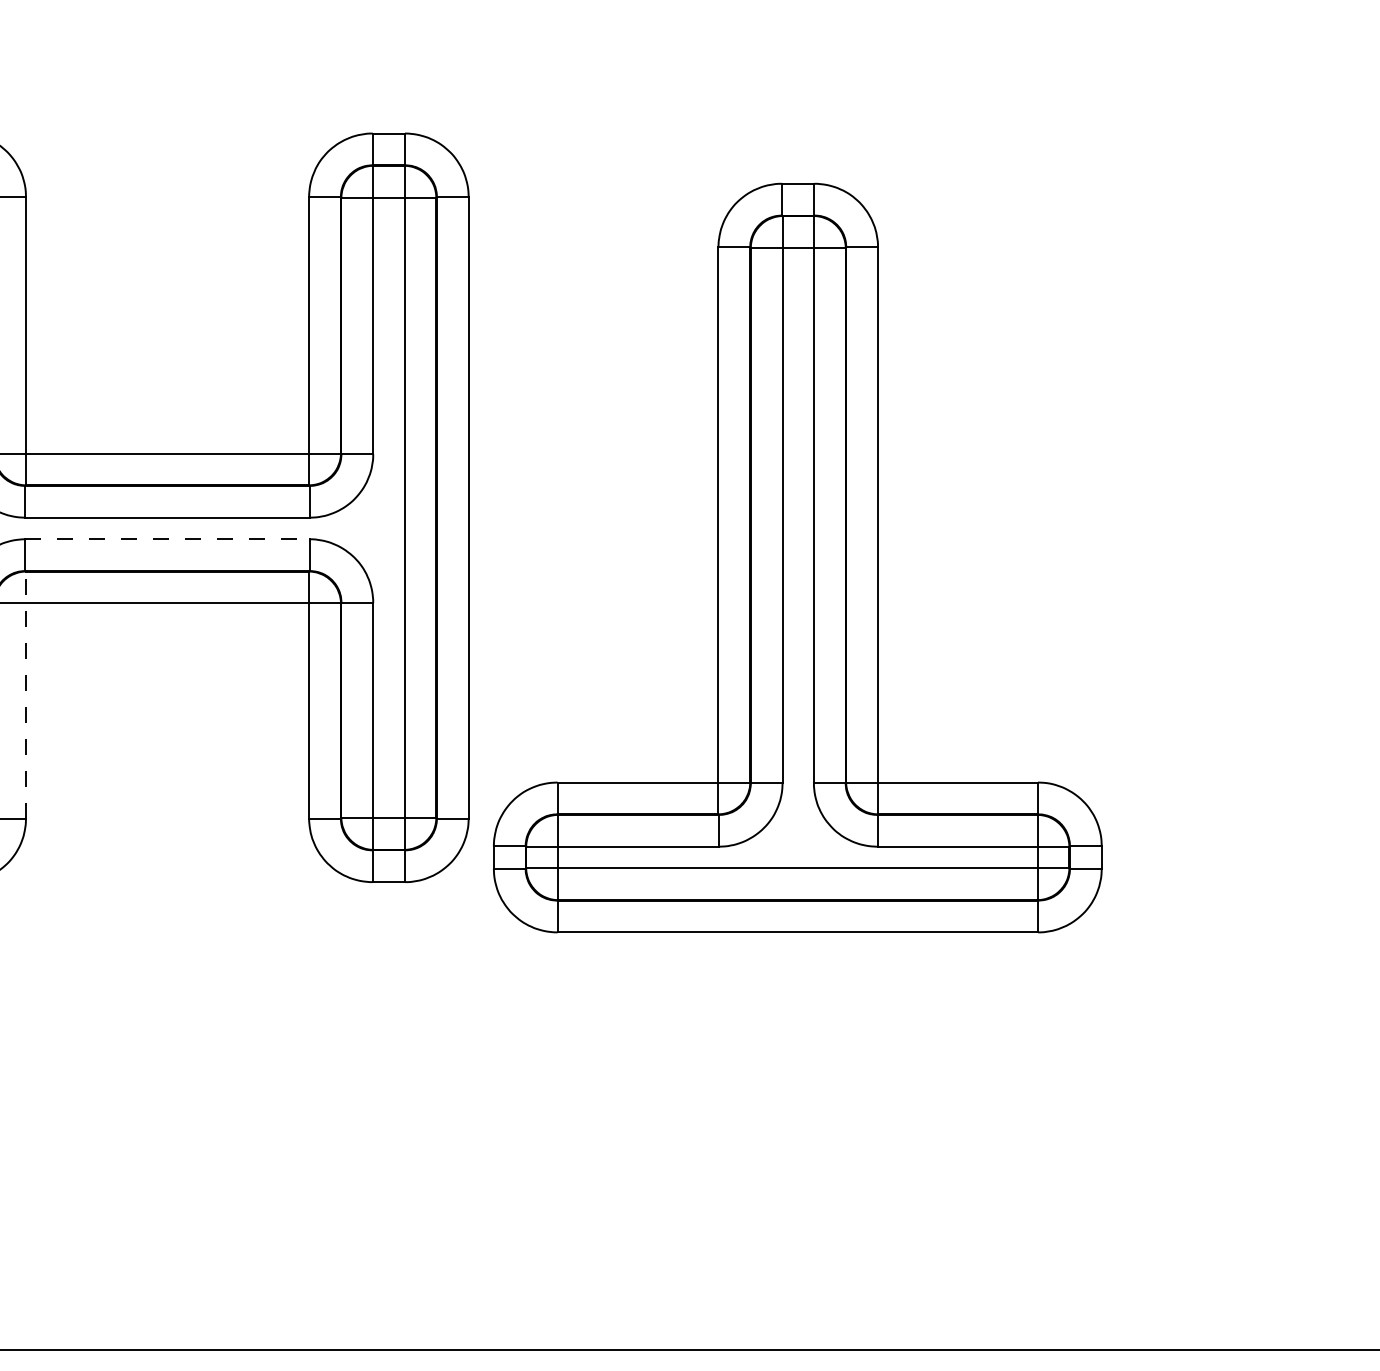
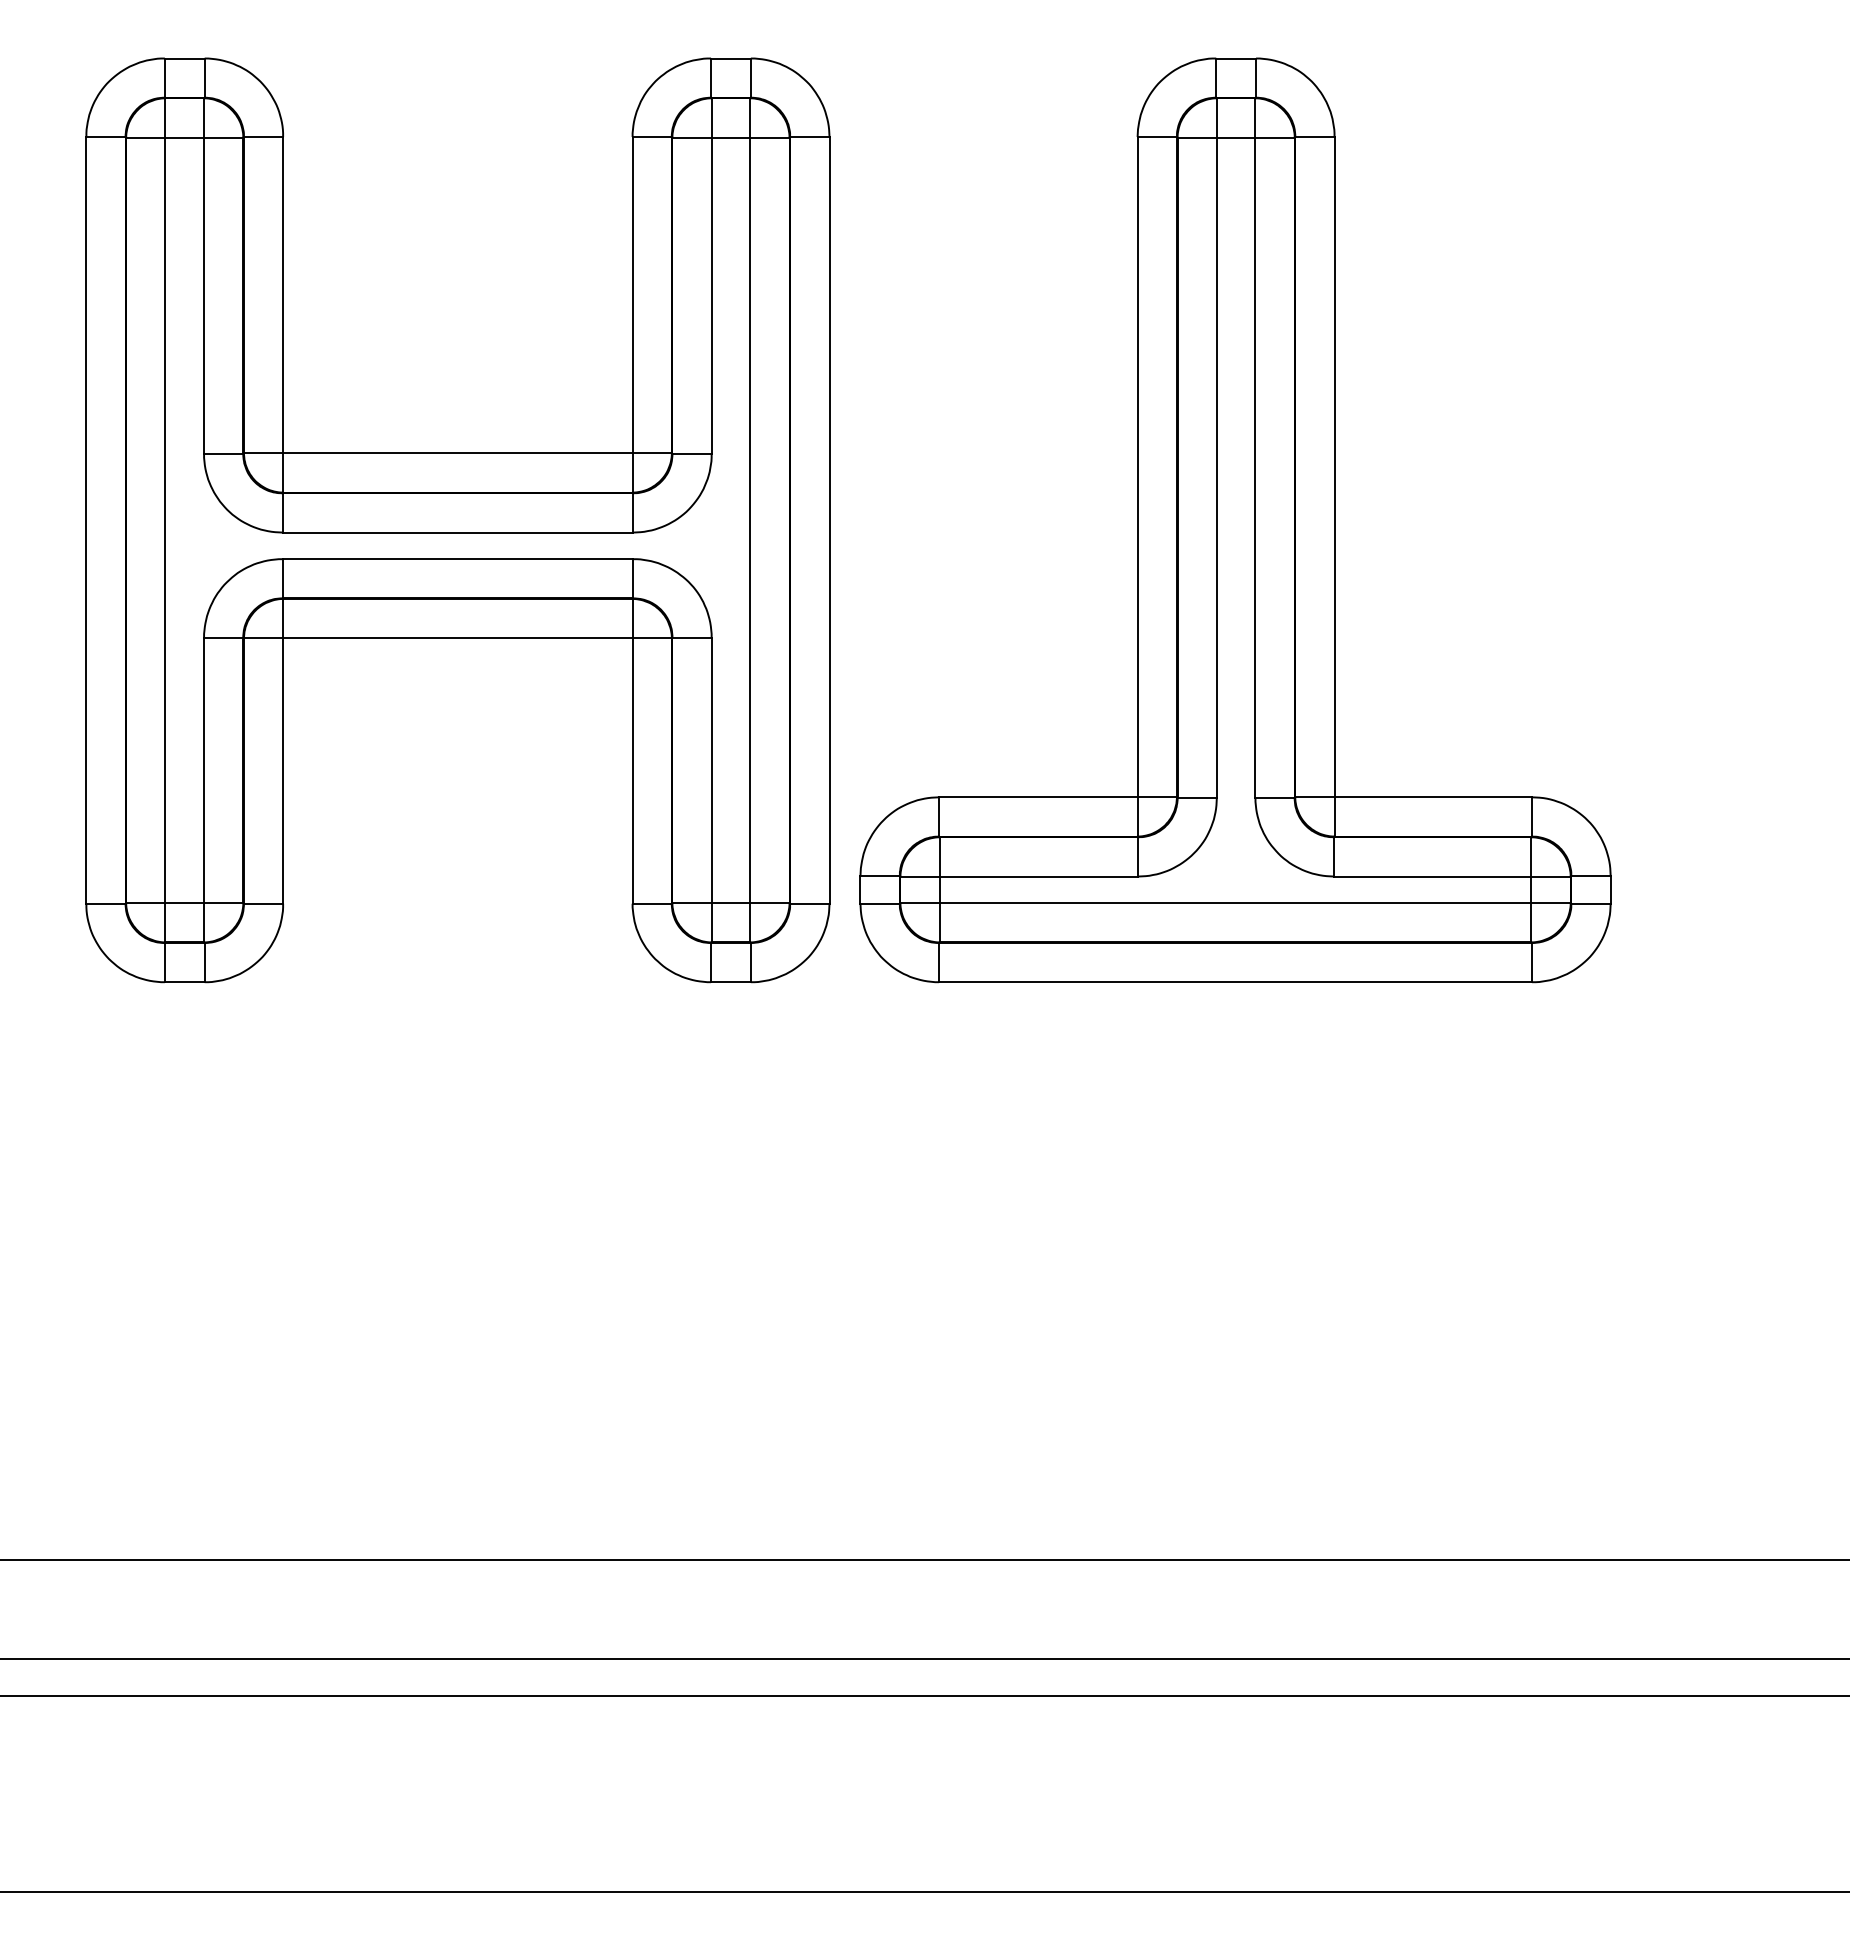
line: (168, 539) -> (458, 559), dashed -> solid
part: (797, 558) -> (1235, 520), moved
line: (26, 694) -> (283, 750), dashed -> solid

